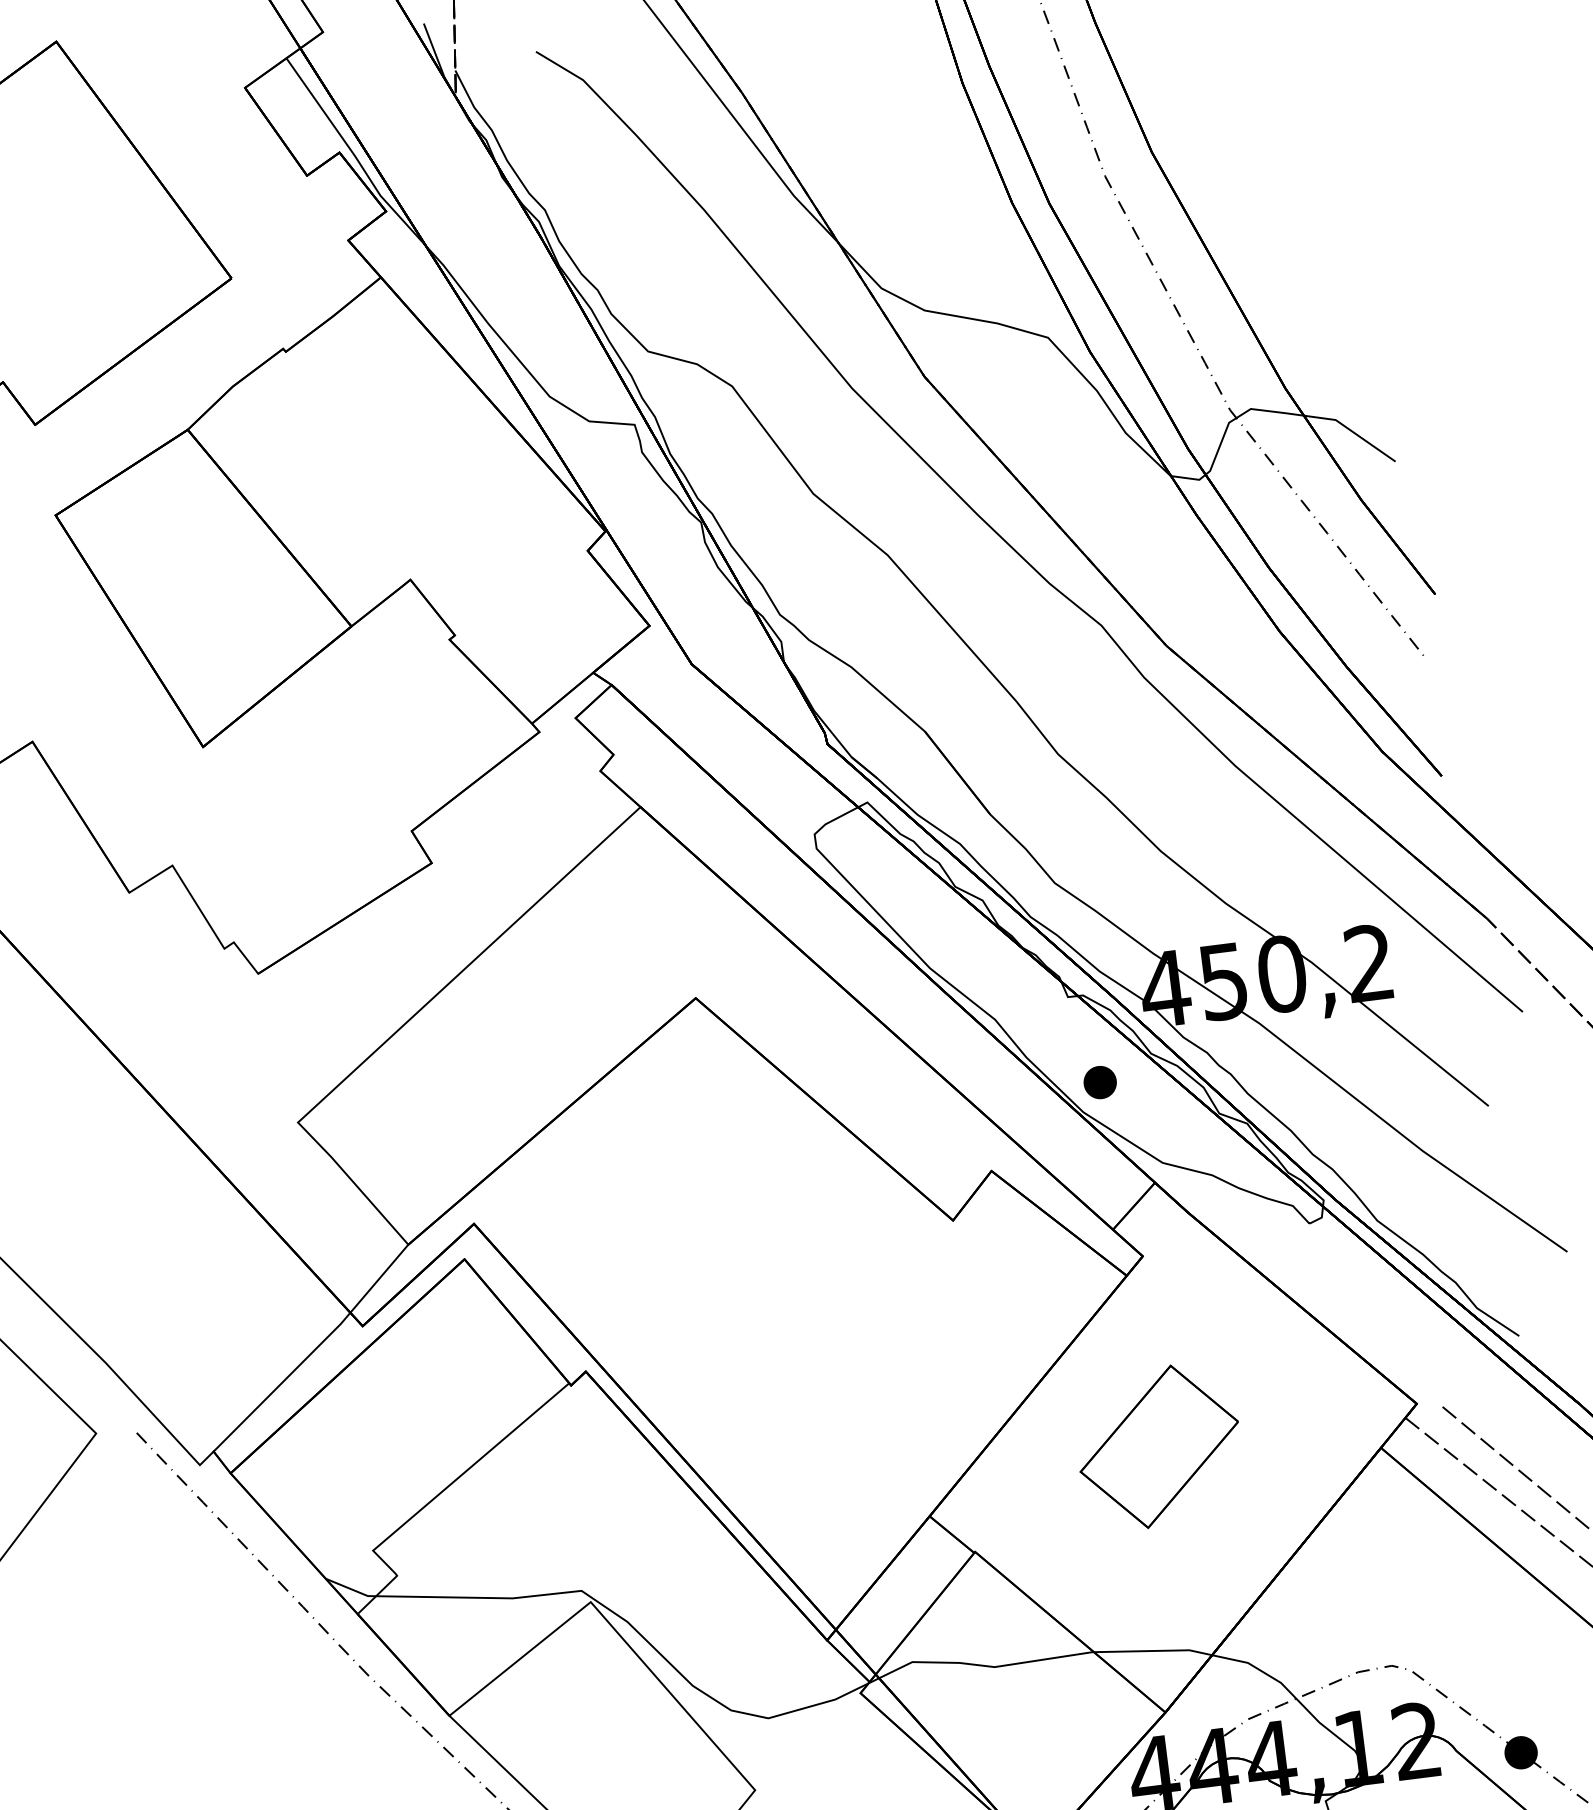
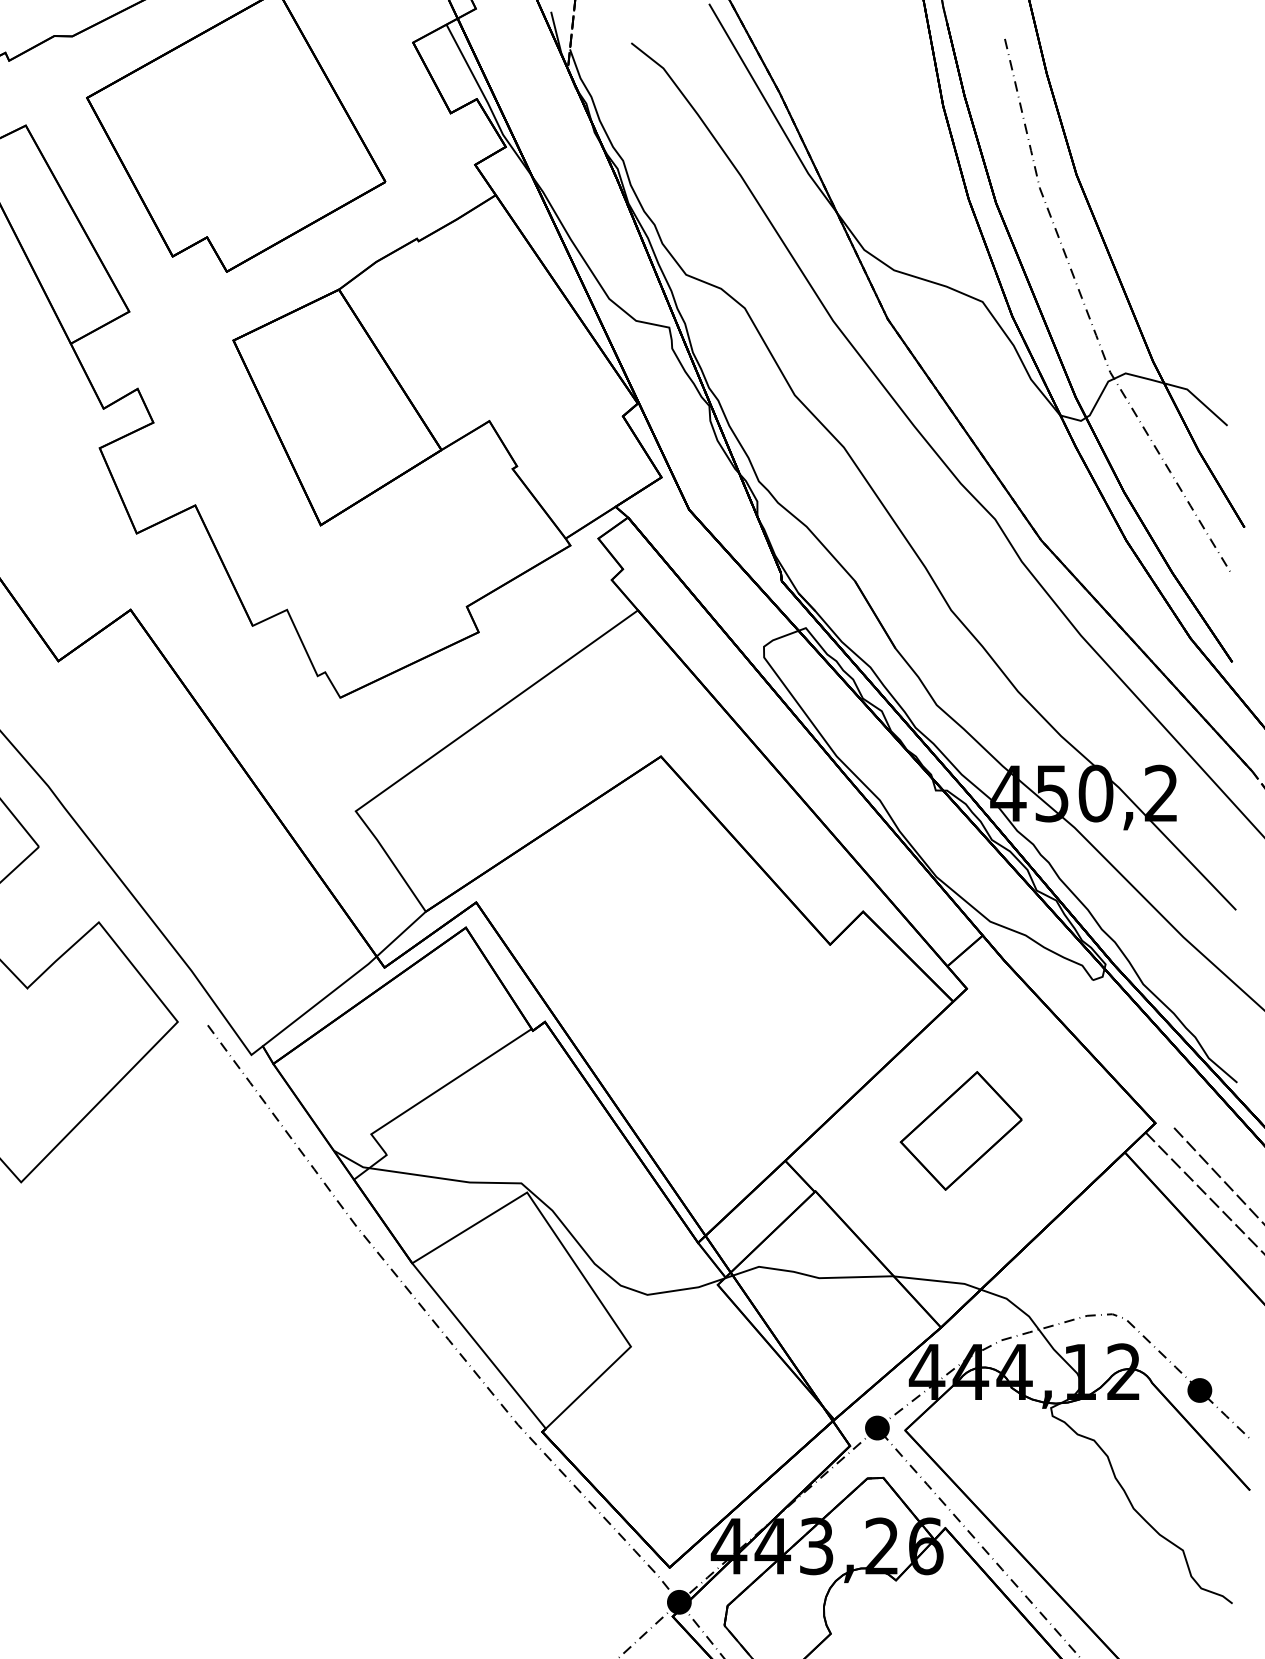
part: (1100, 1082) -> (951, 856), removed

